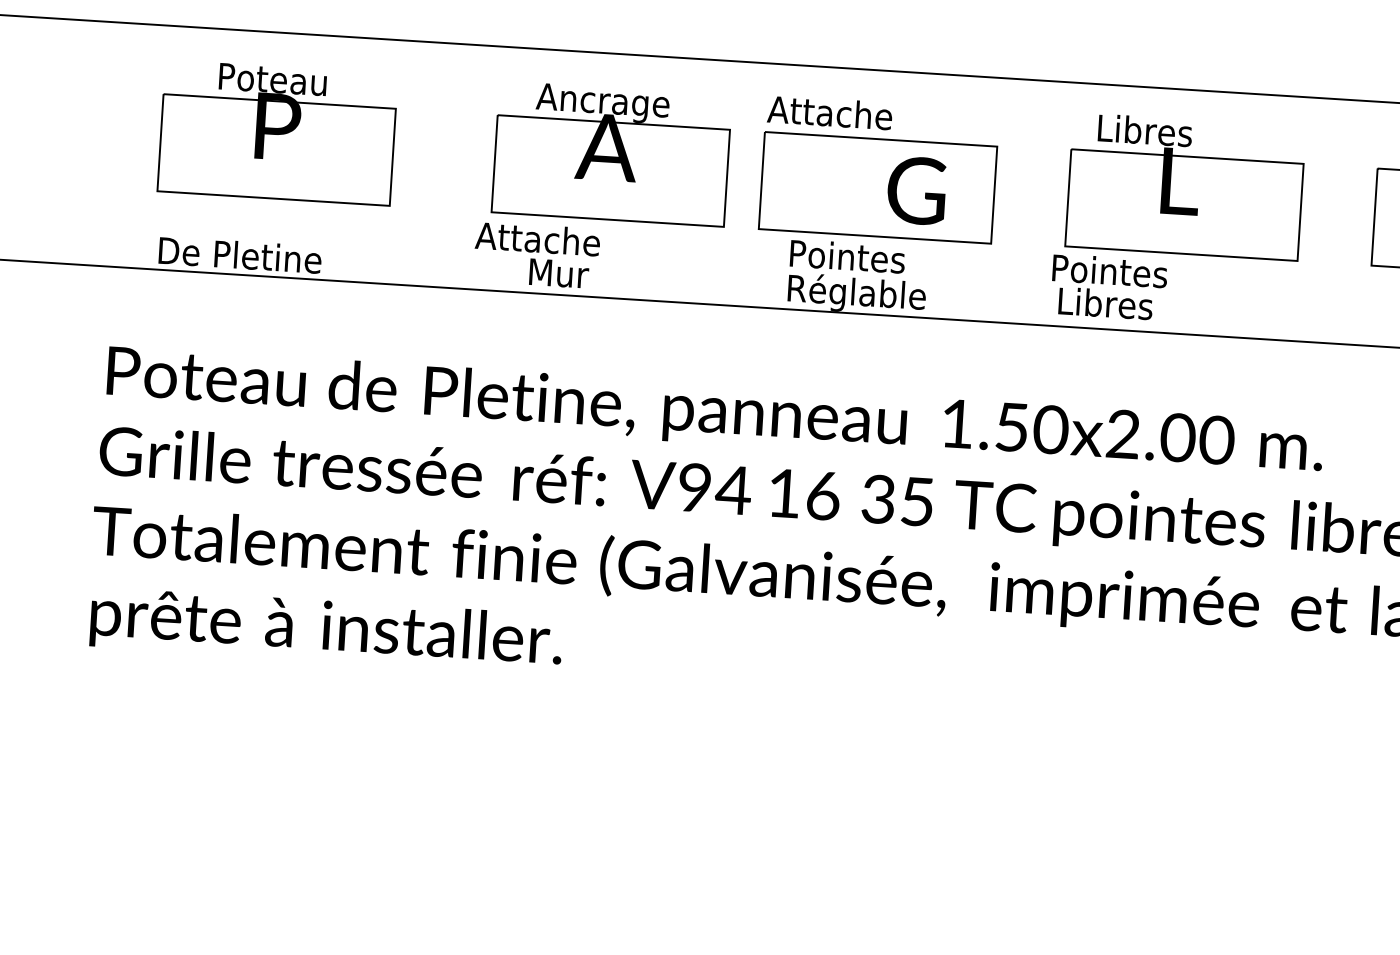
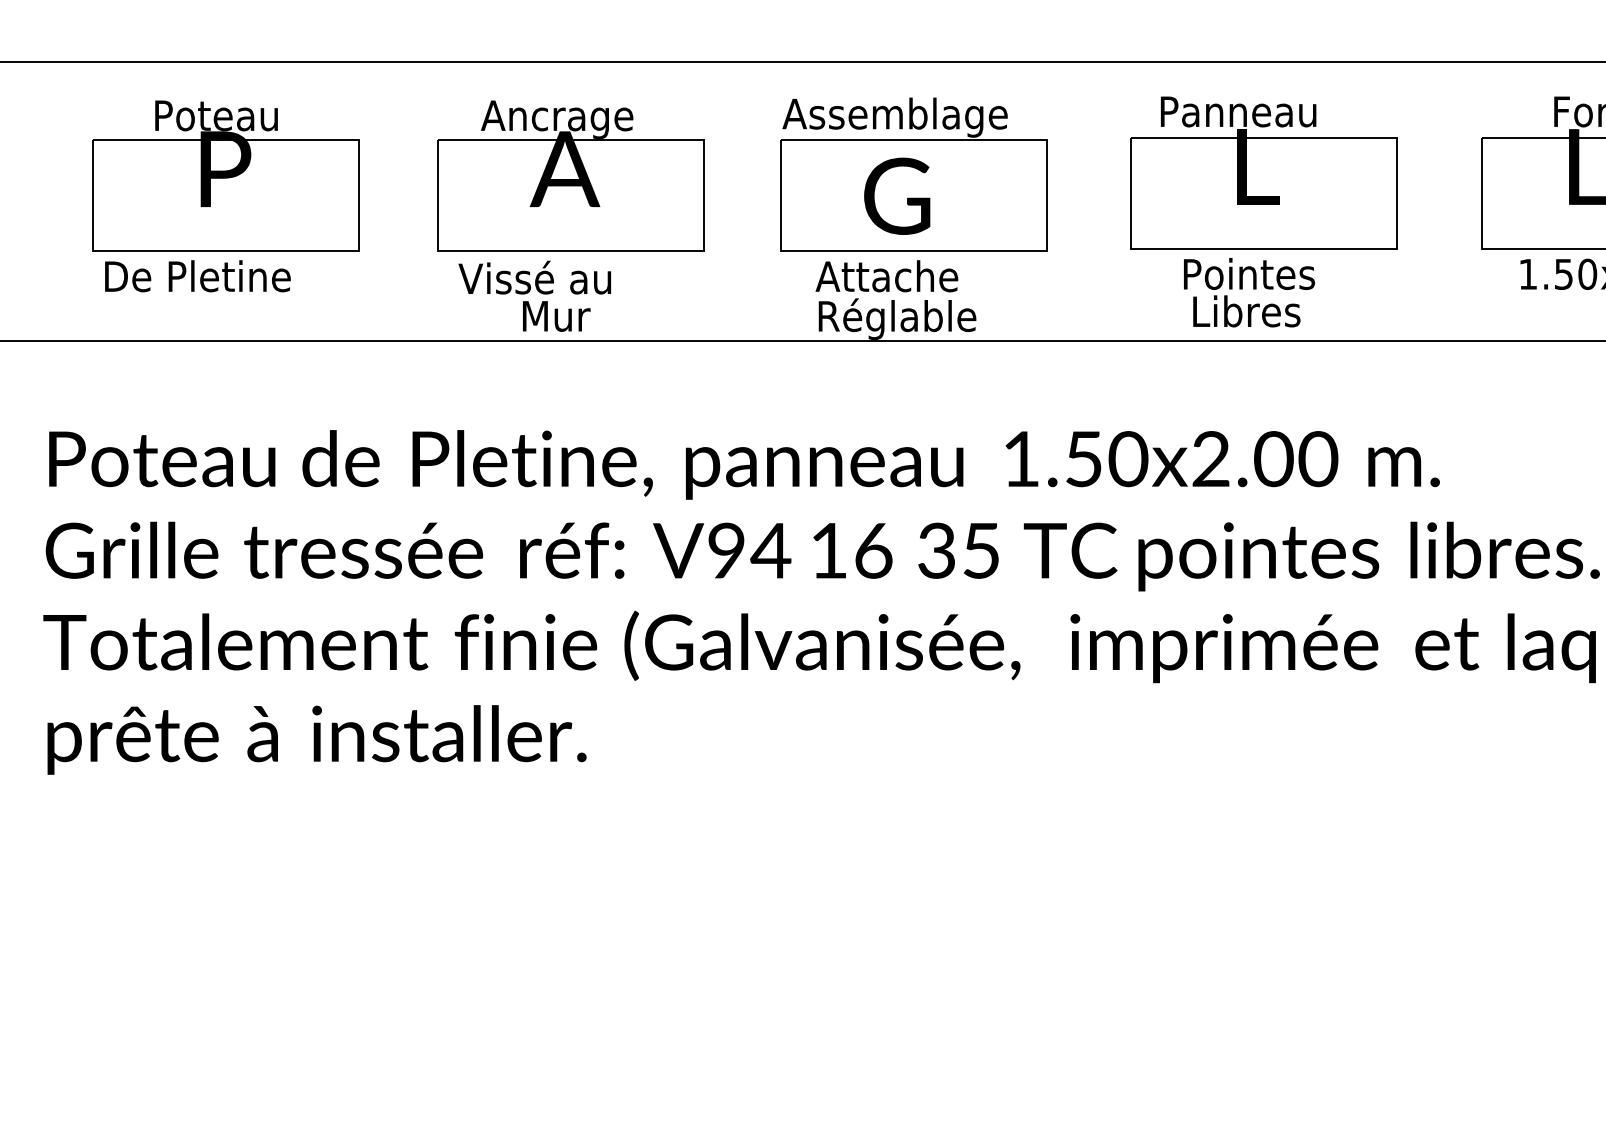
text: (876, 119) -> (907, 117), Attache -> Assemblage
text: (1168, 132) -> (1240, 111), Libres -> Panneau
part: (611, 153) -> (570, 175), moved
text: (917, 190) -> (897, 195), moved
text: (541, 238) -> (534, 277), Attache -> Vissé au
text: (239, 255) -> (197, 276), moved
text: (849, 256) -> (886, 276), Pointes -> Attache
text: (1109, 287) -> (1249, 292), moved

